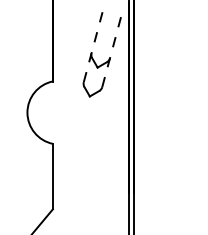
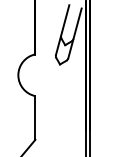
line: (93, 45) -> (62, 30), dashed -> solid
line: (112, 50) -> (75, 33), dashed -> solid

